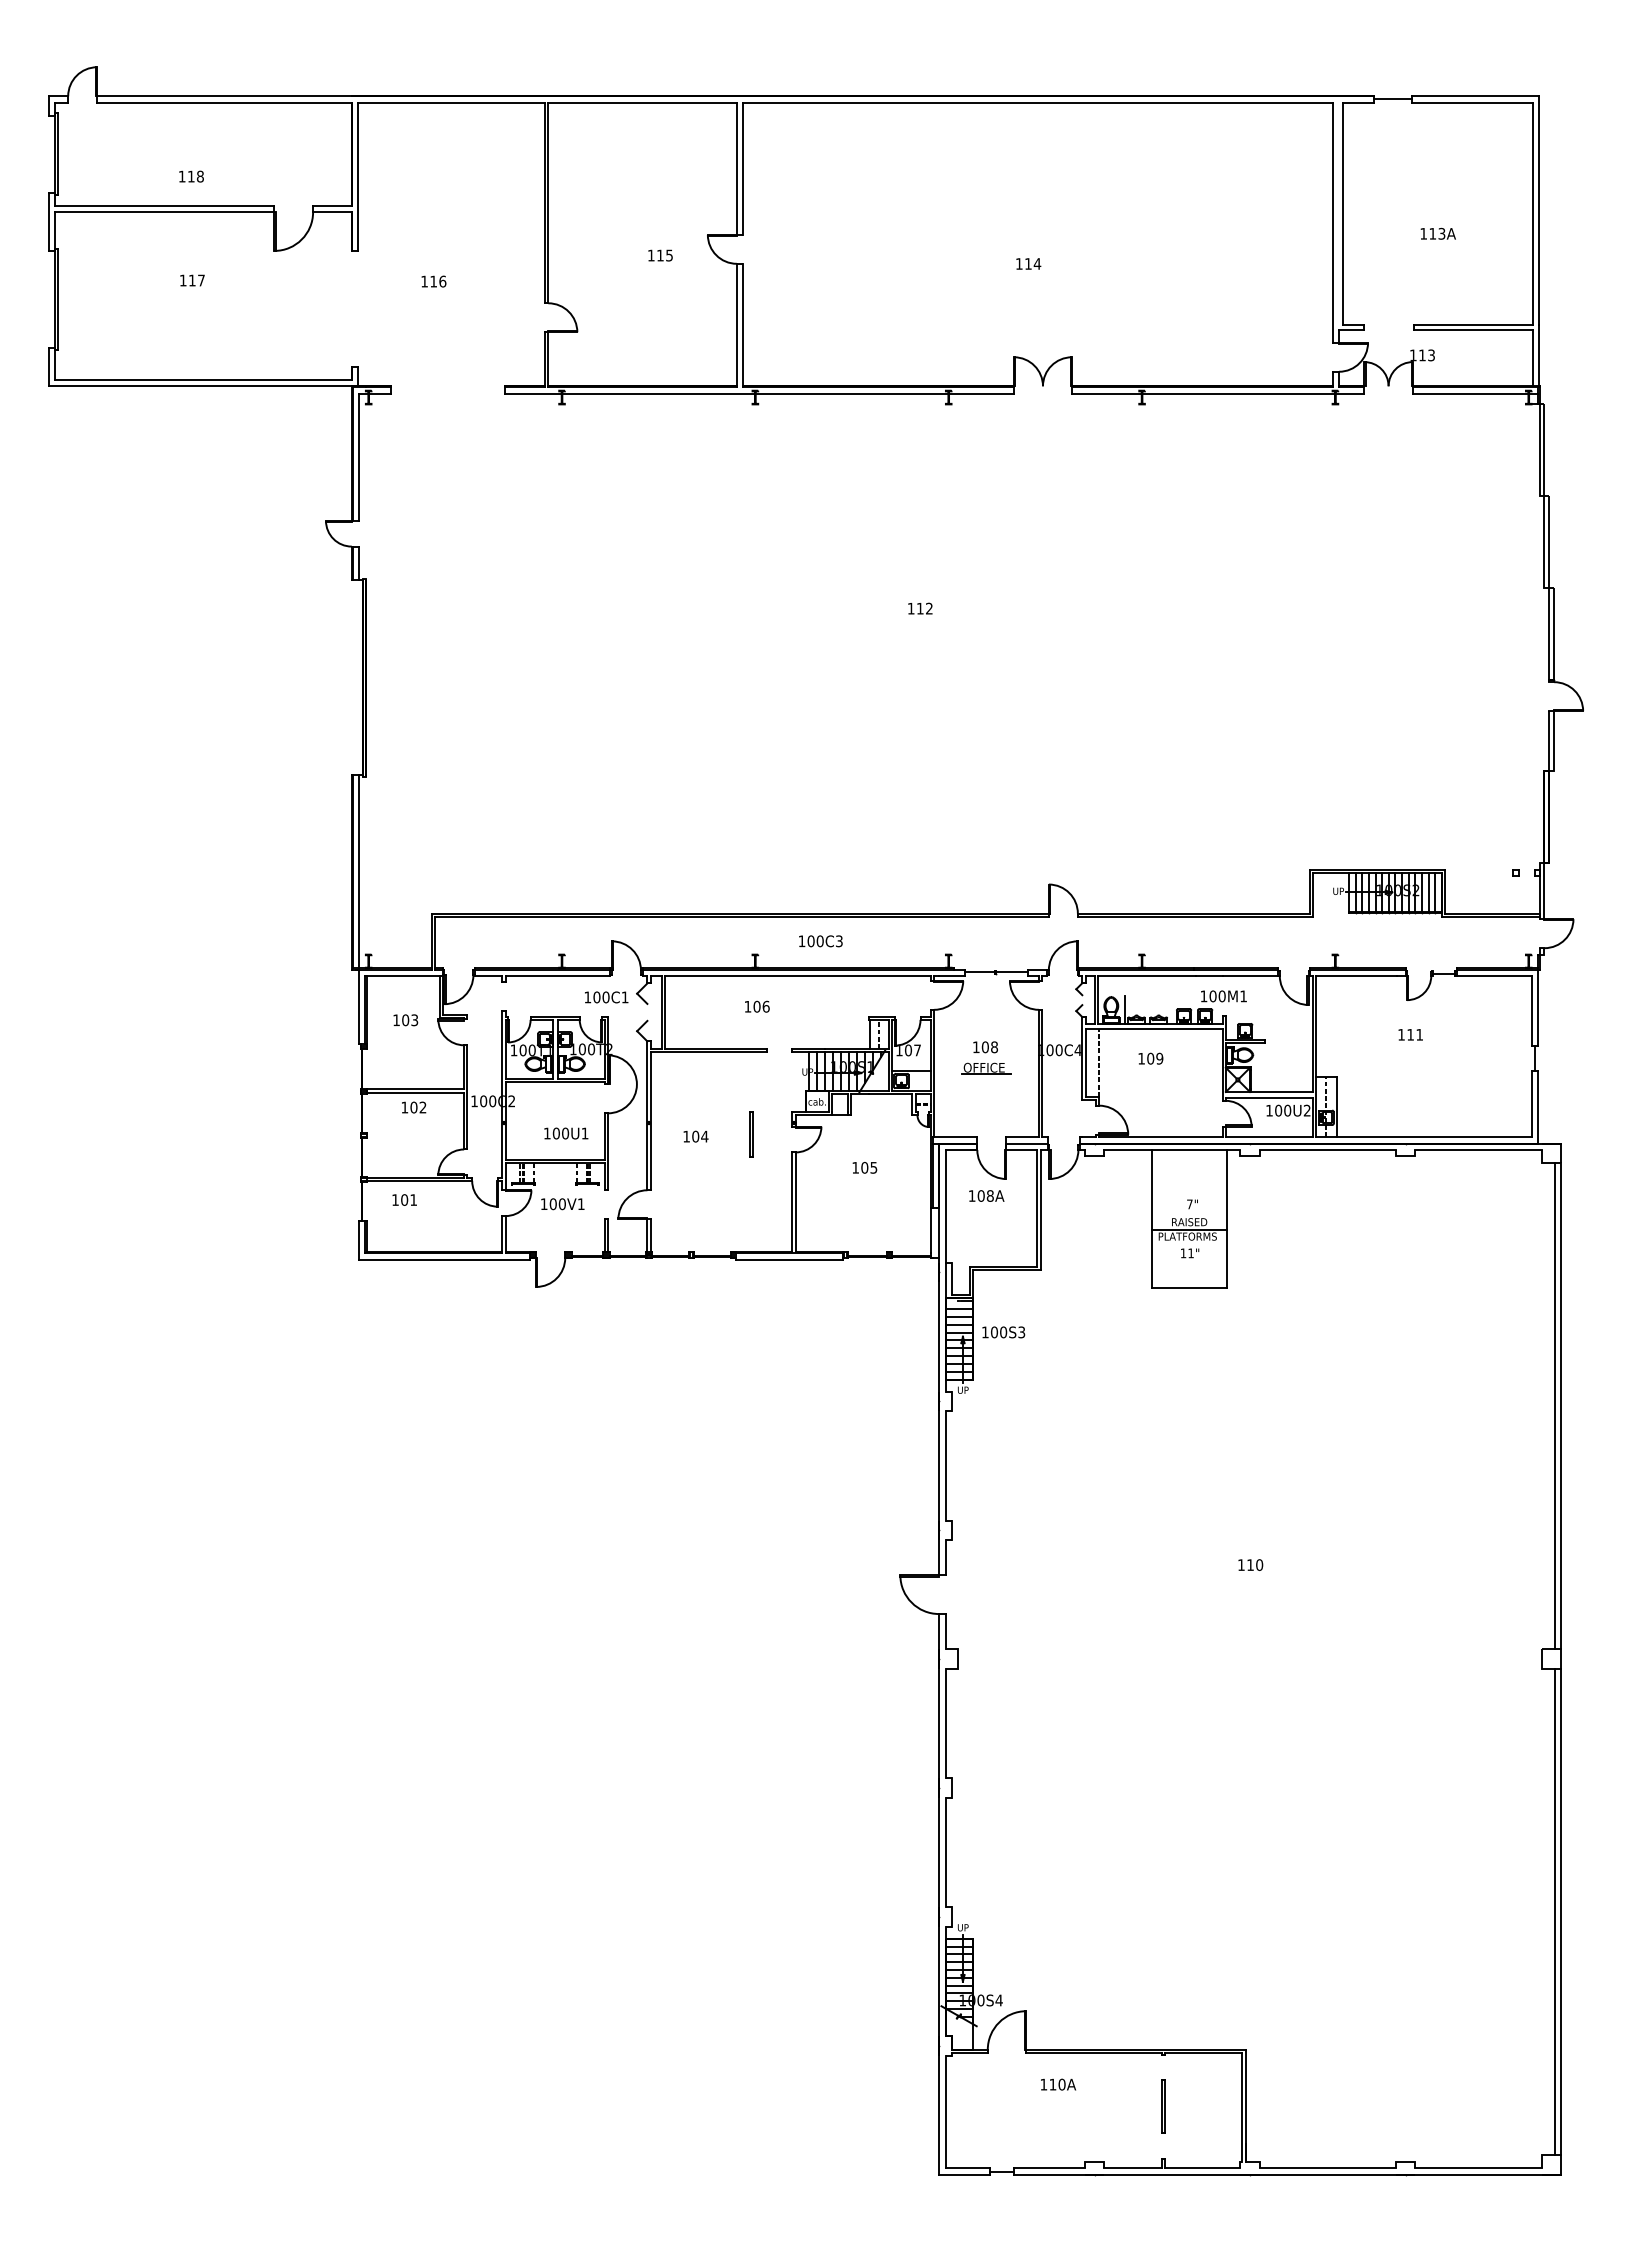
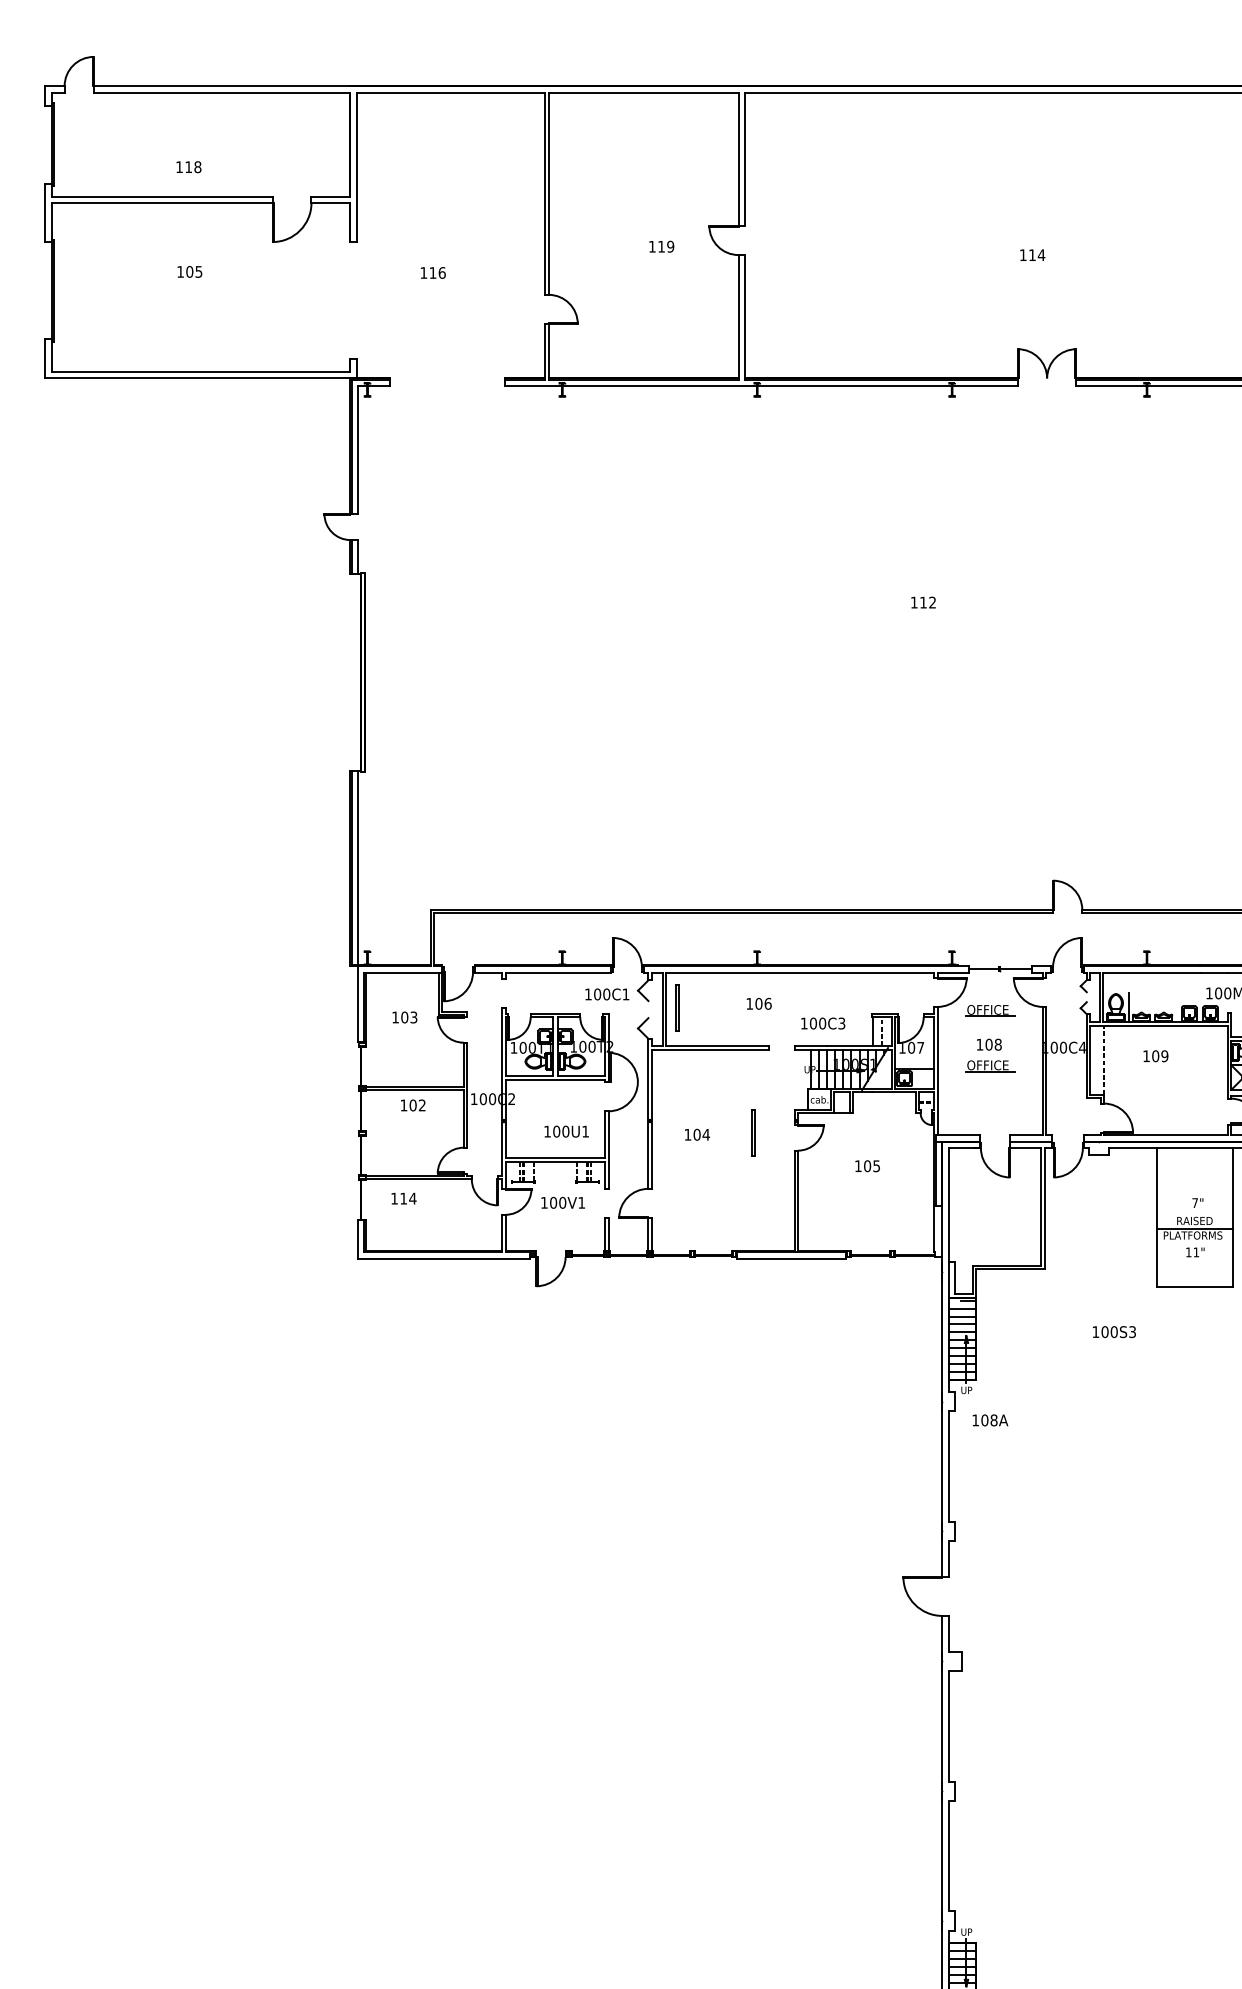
text: (669, 255) -> (670, 246), 115 -> 119
text: (196, 280) -> (193, 271), 117 -> 105
text: (820, 941) -> (822, 1023), moved
line: (675, 1010) -> (676, 1007), added
part: (986, 1013) -> (990, 1010), added
text: (986, 1195) -> (990, 1419), moved
text: (409, 1199) -> (408, 1198), 101 -> 114
text: (1003, 1332) -> (1114, 1332), moved

